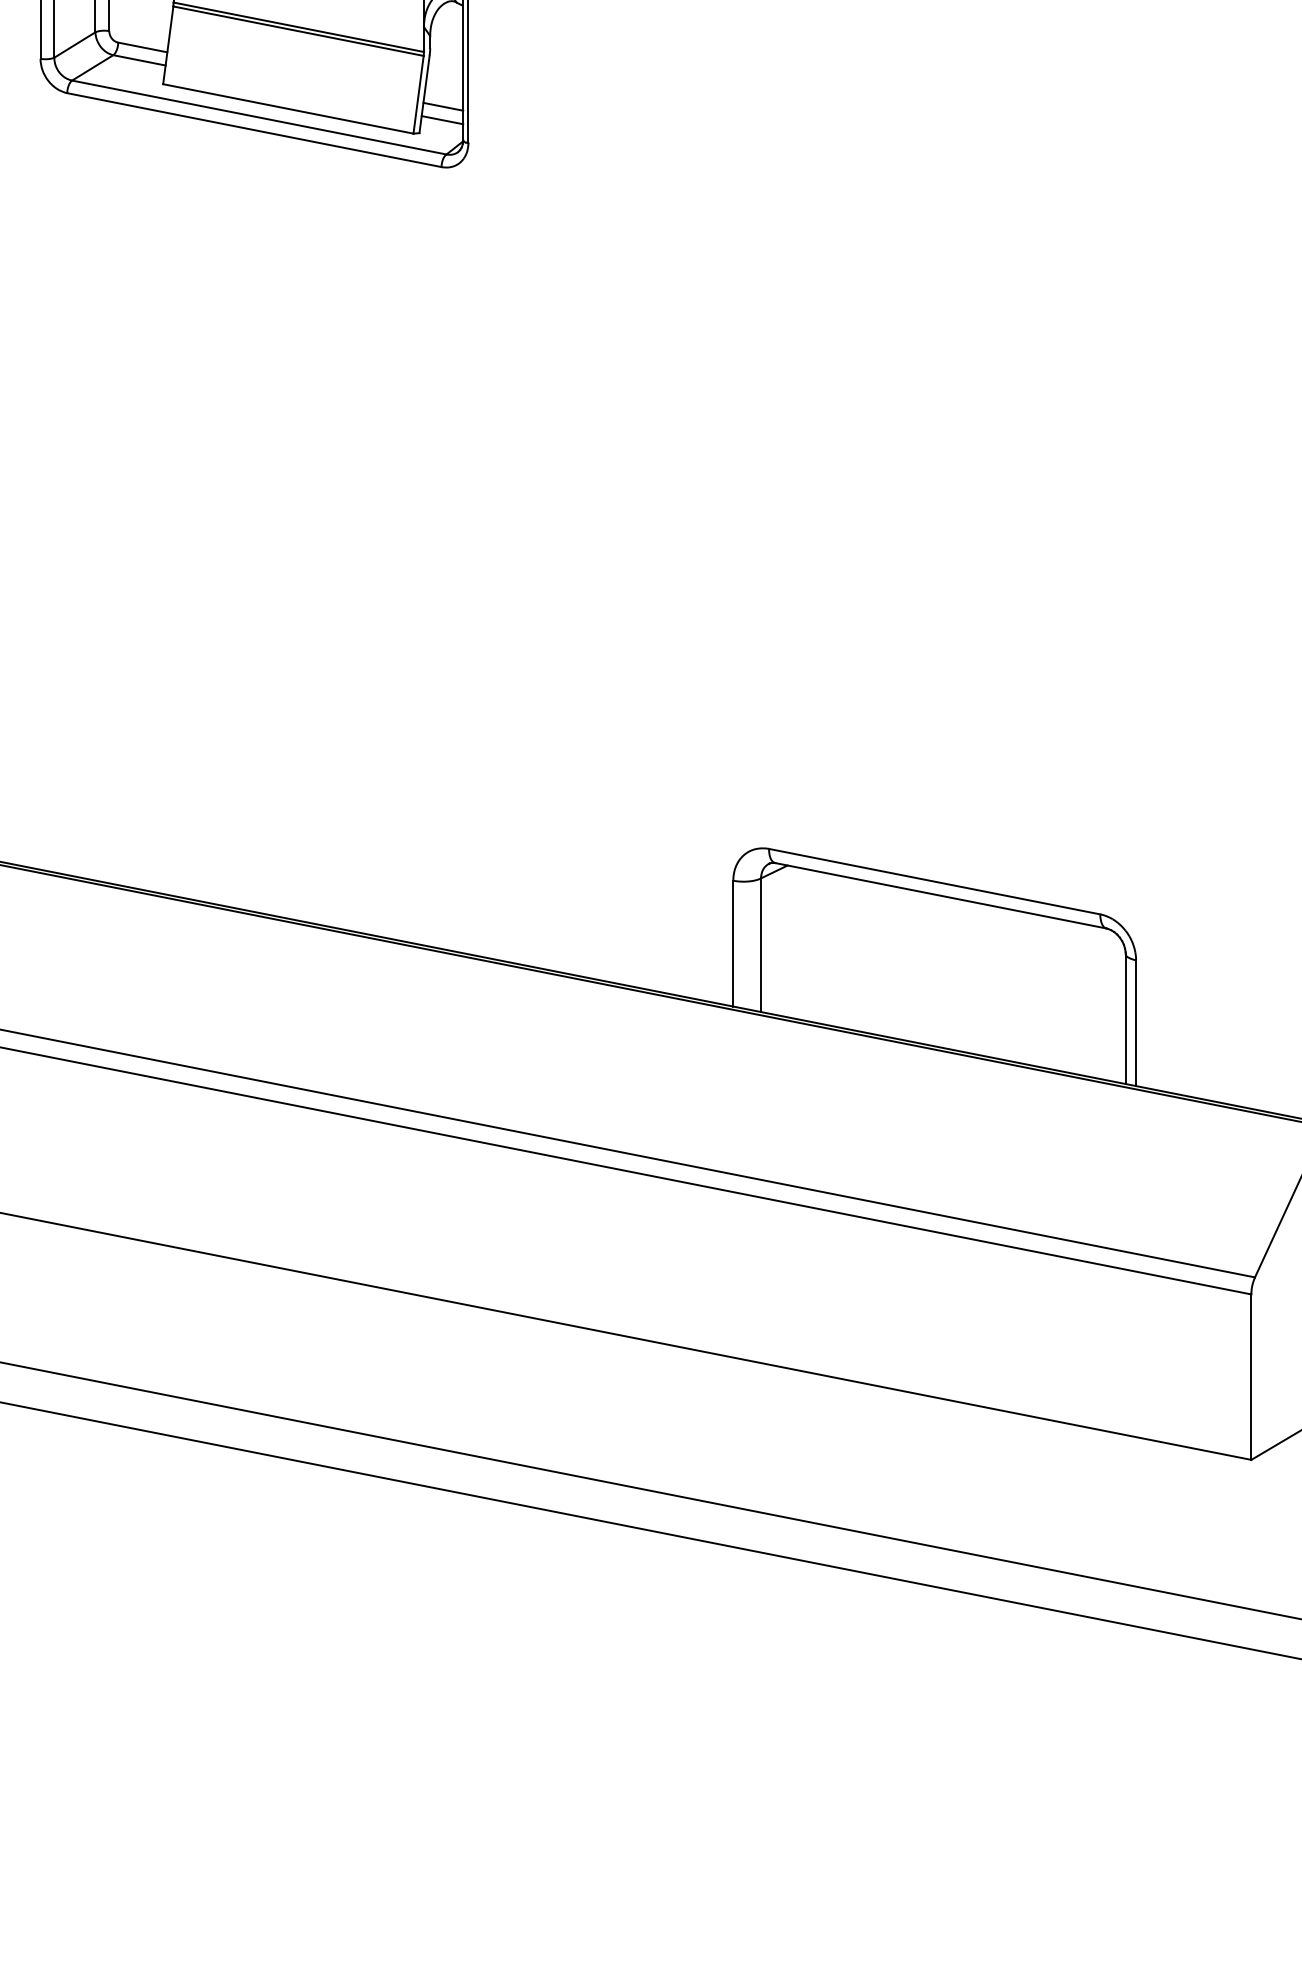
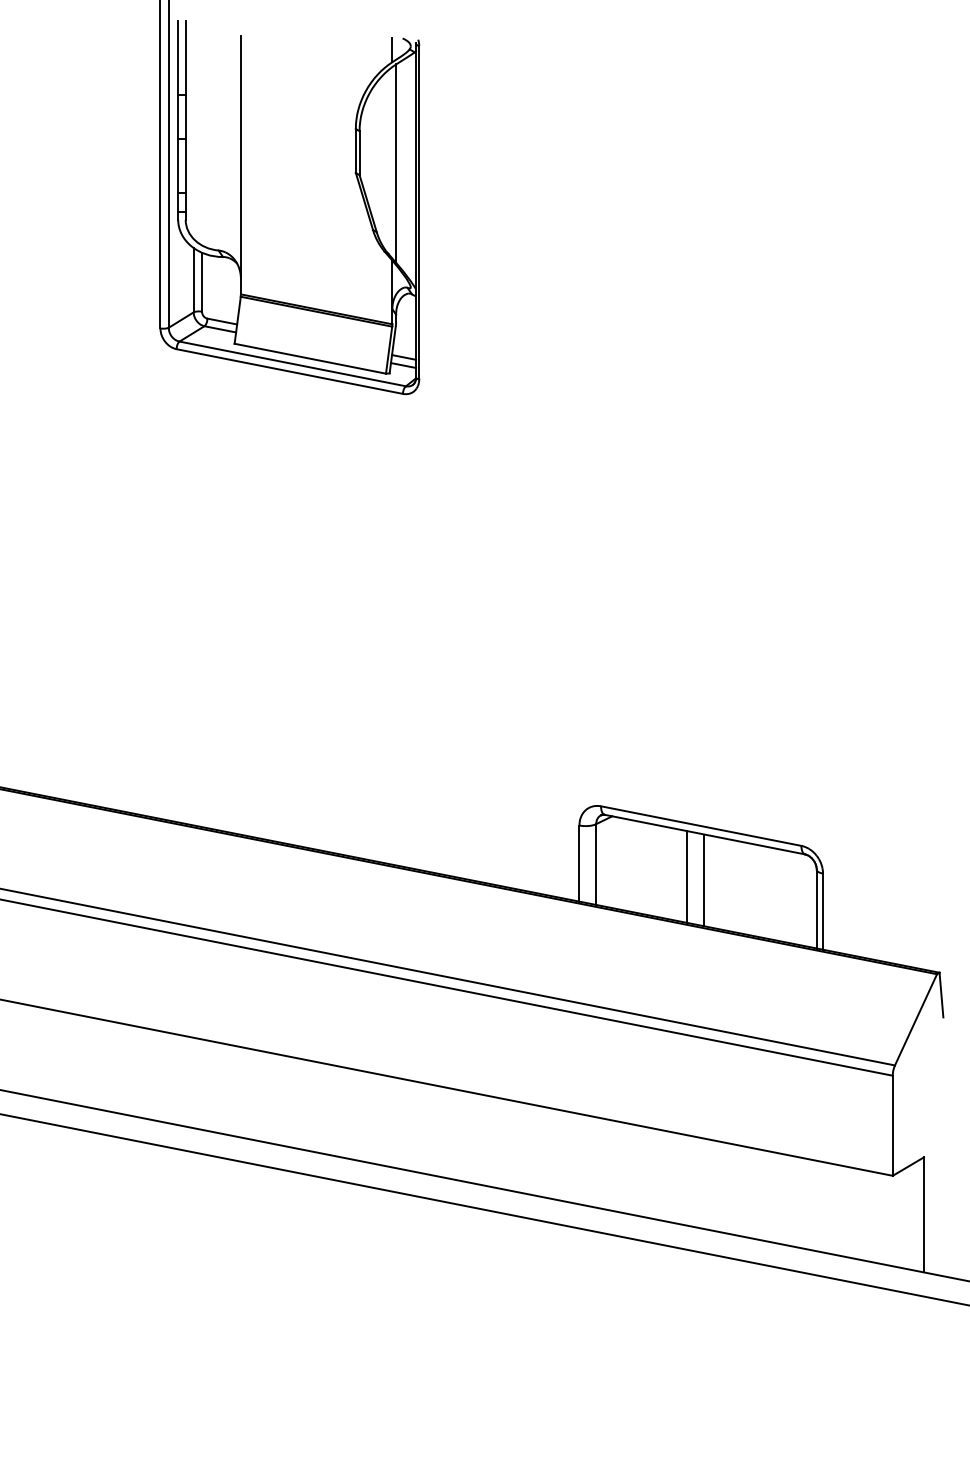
line: (911, 965) -> (687, 876), added
line: (940, 971) -> (704, 880), added

